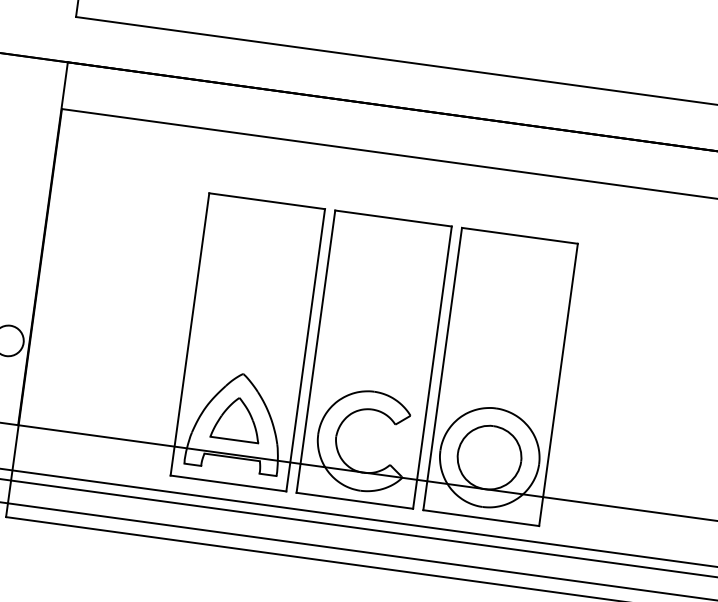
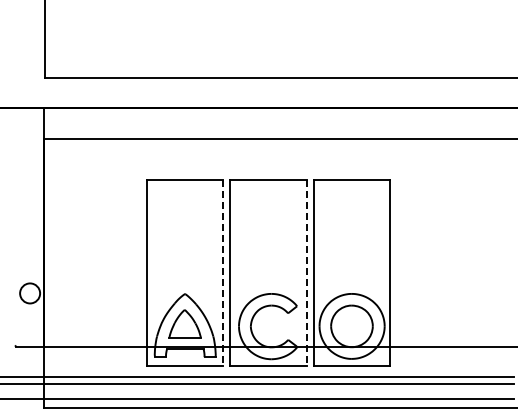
line: (305, 350) -> (223, 273), solid -> dashed
line: (433, 368) -> (307, 273), solid -> dashed

